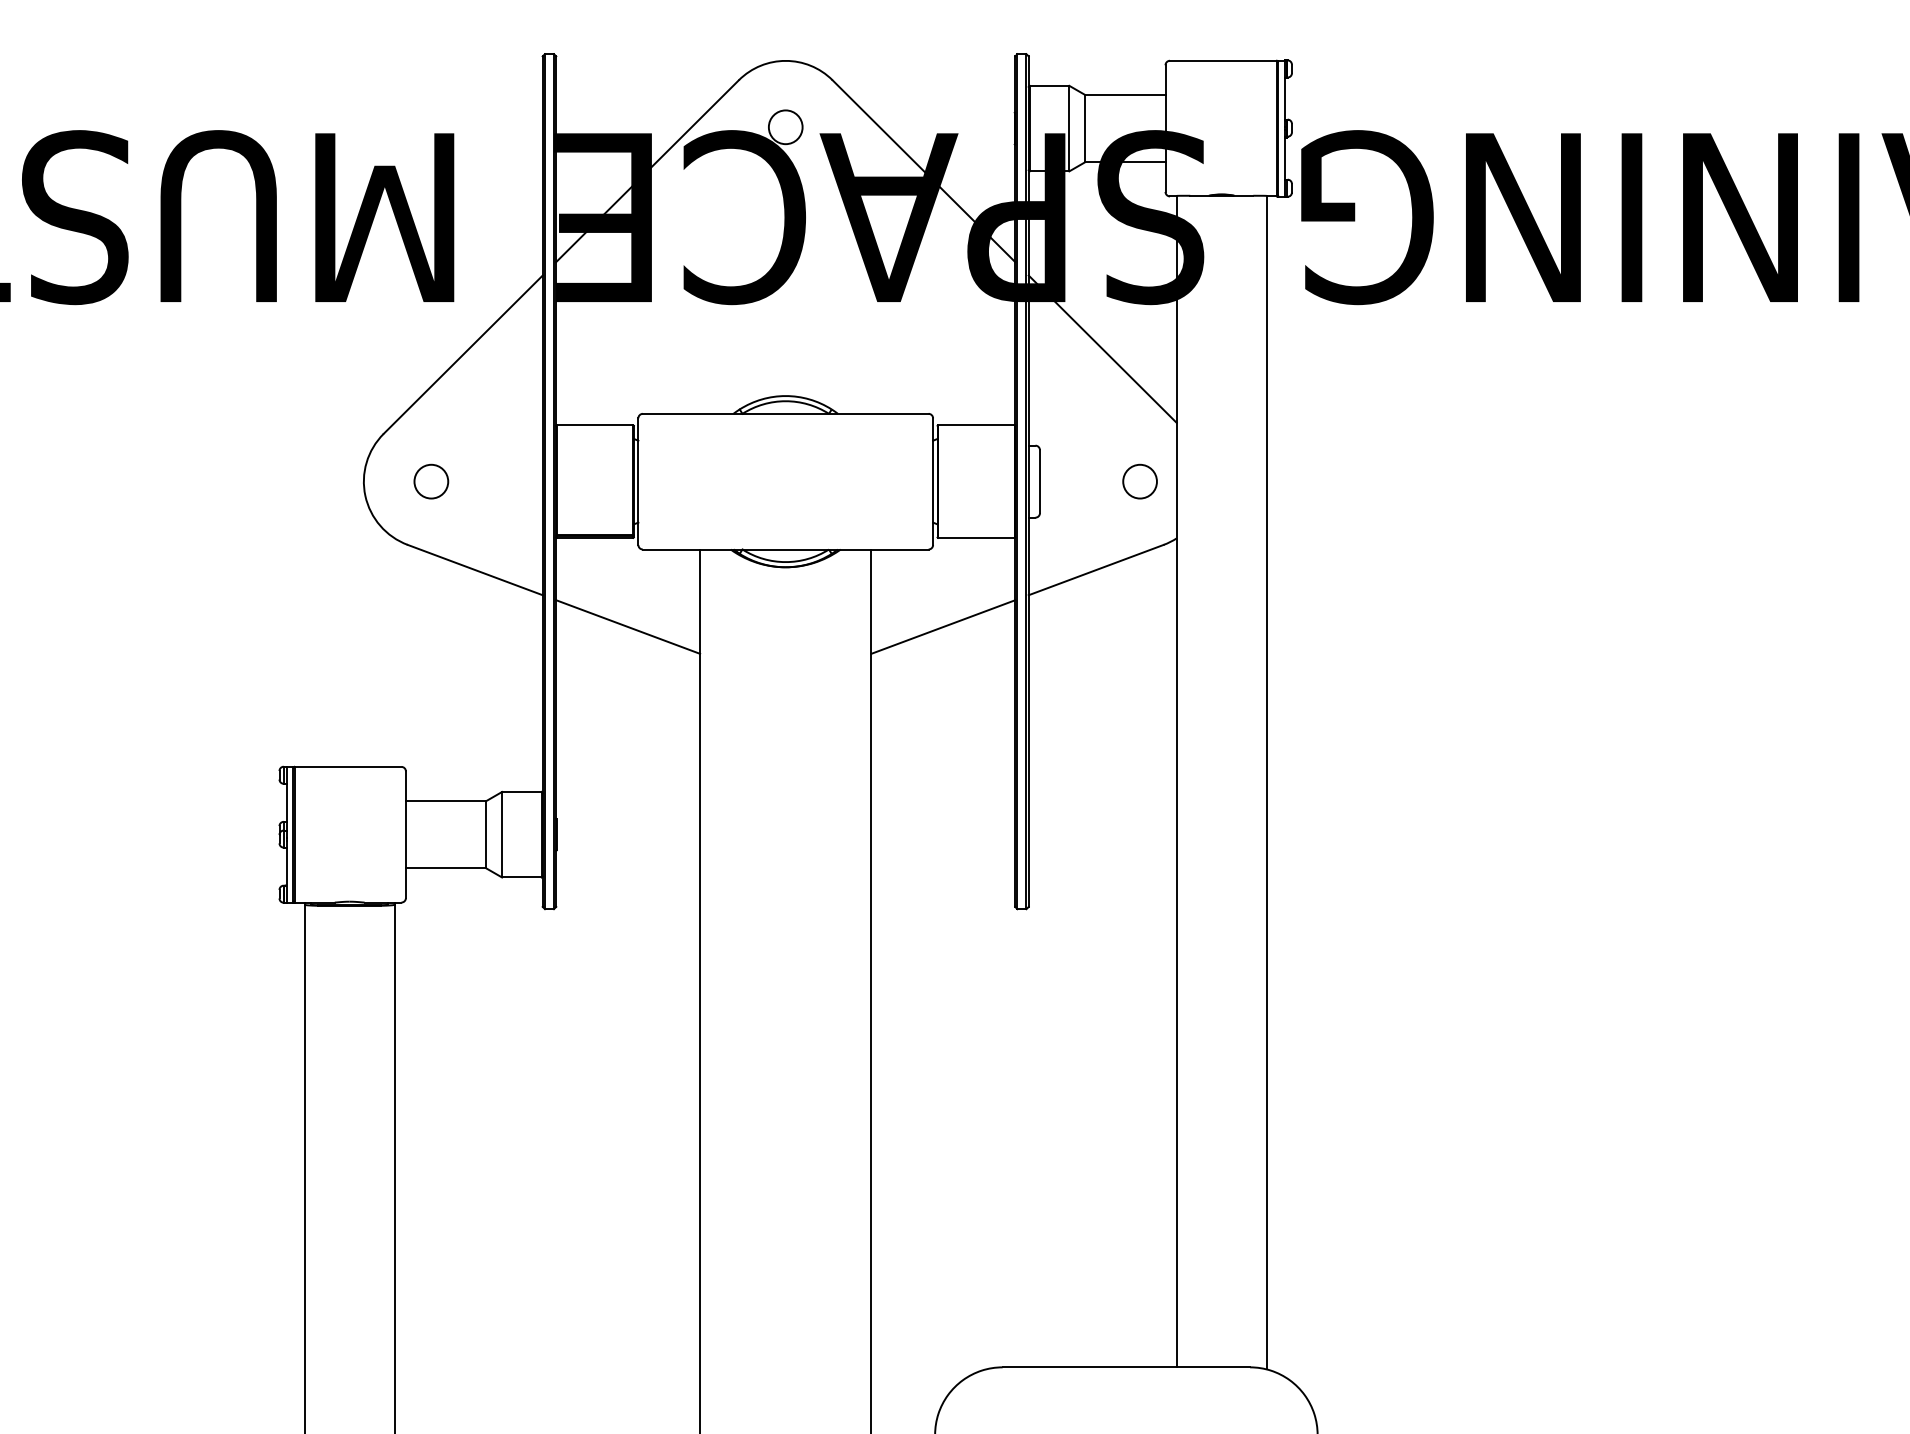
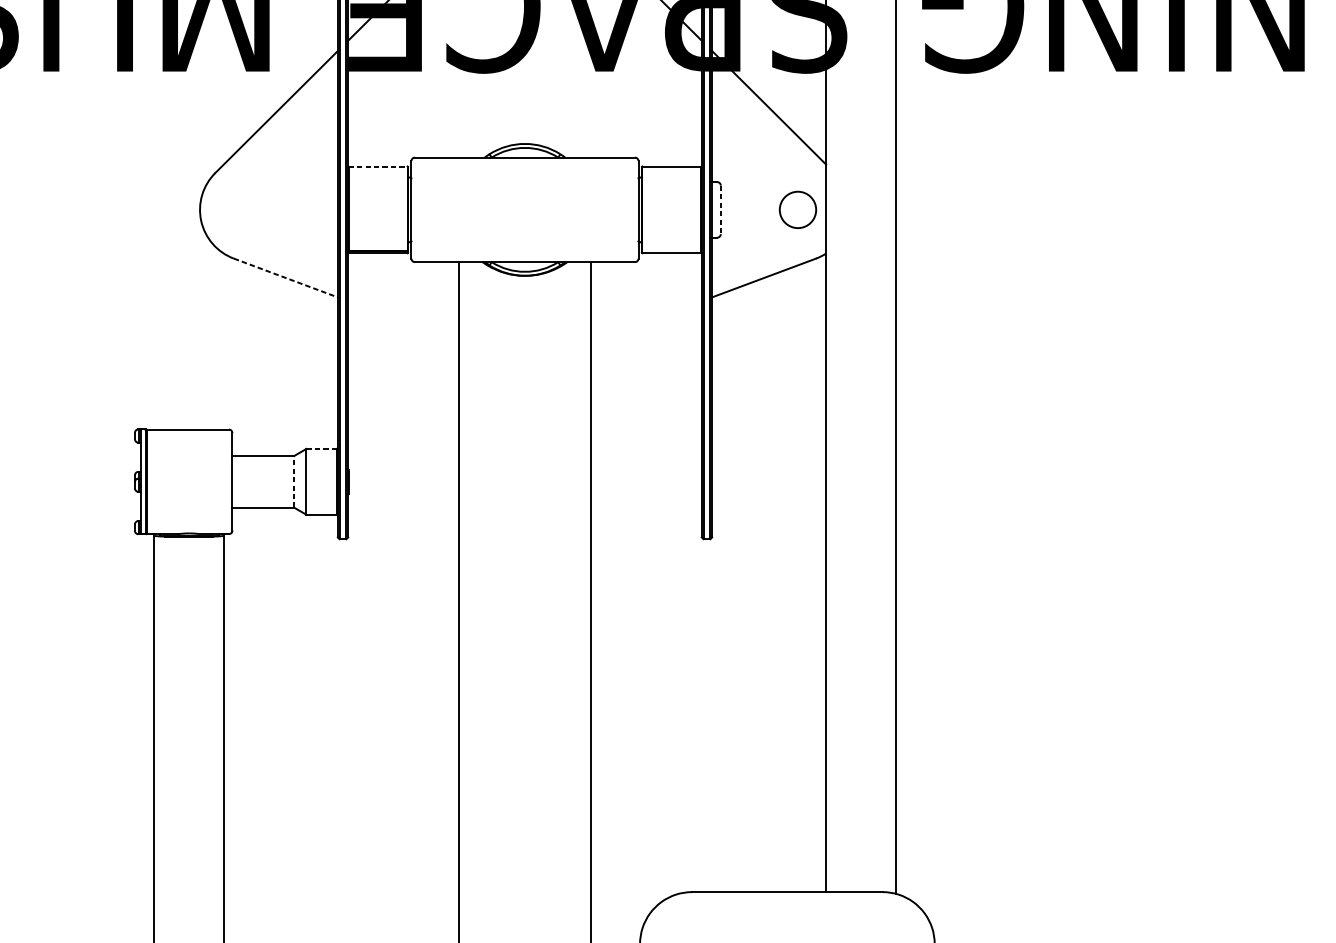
line: (595, 425) -> (378, 166), solid -> dashed
circle: (431, 481) -> (252, 209), removed
circle: (1139, 481) -> (797, 209), size x1.4
line: (1039, 482) -> (720, 210), solid -> dashed
line: (475, 570) -> (286, 278), solid -> dashed
line: (628, 626) -> (403, 321), removed
line: (943, 626) -> (646, 321), removed
line: (521, 791) -> (321, 448), solid -> dashed
line: (486, 834) -> (294, 481), solid -> dashed

